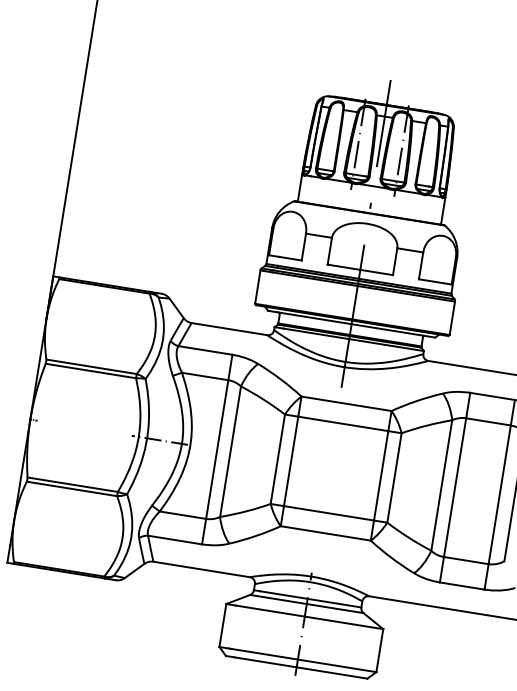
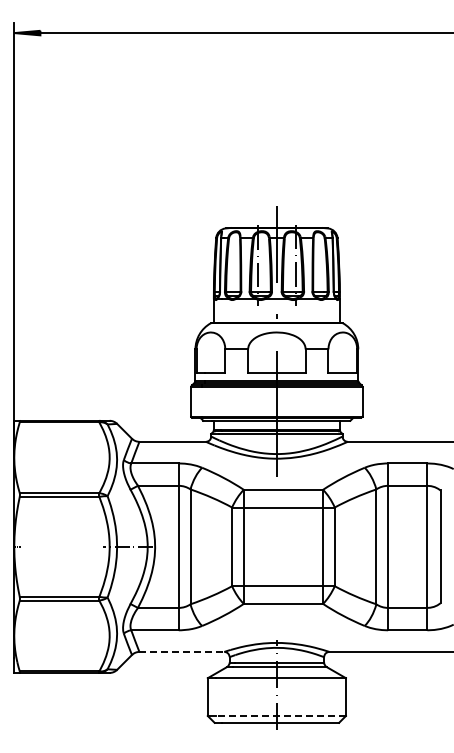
line: (202, 569) -> (182, 651), solid -> dashed
line: (303, 660) -> (281, 716), solid -> dashed

